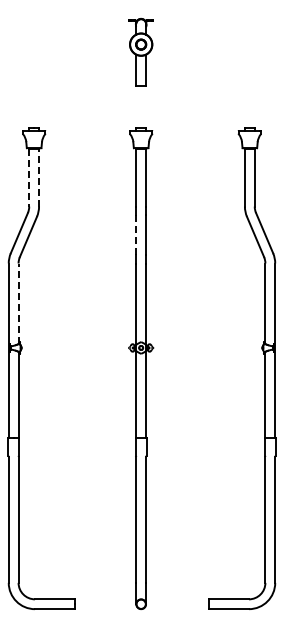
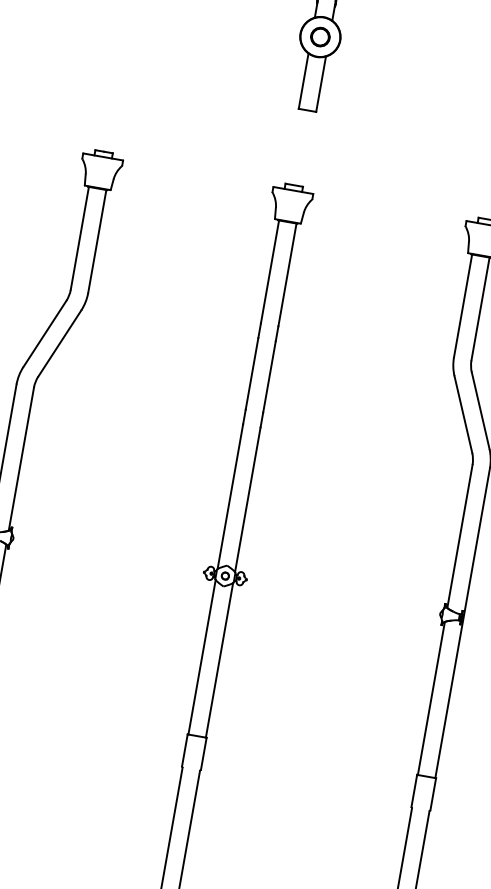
line: (29, 177) -> (80, 238), dashed -> solid
line: (39, 177) -> (98, 241), dashed -> solid
line: (136, 235) -> (252, 374), dashed -> solid
line: (18, 303) -> (21, 458), dashed -> solid

